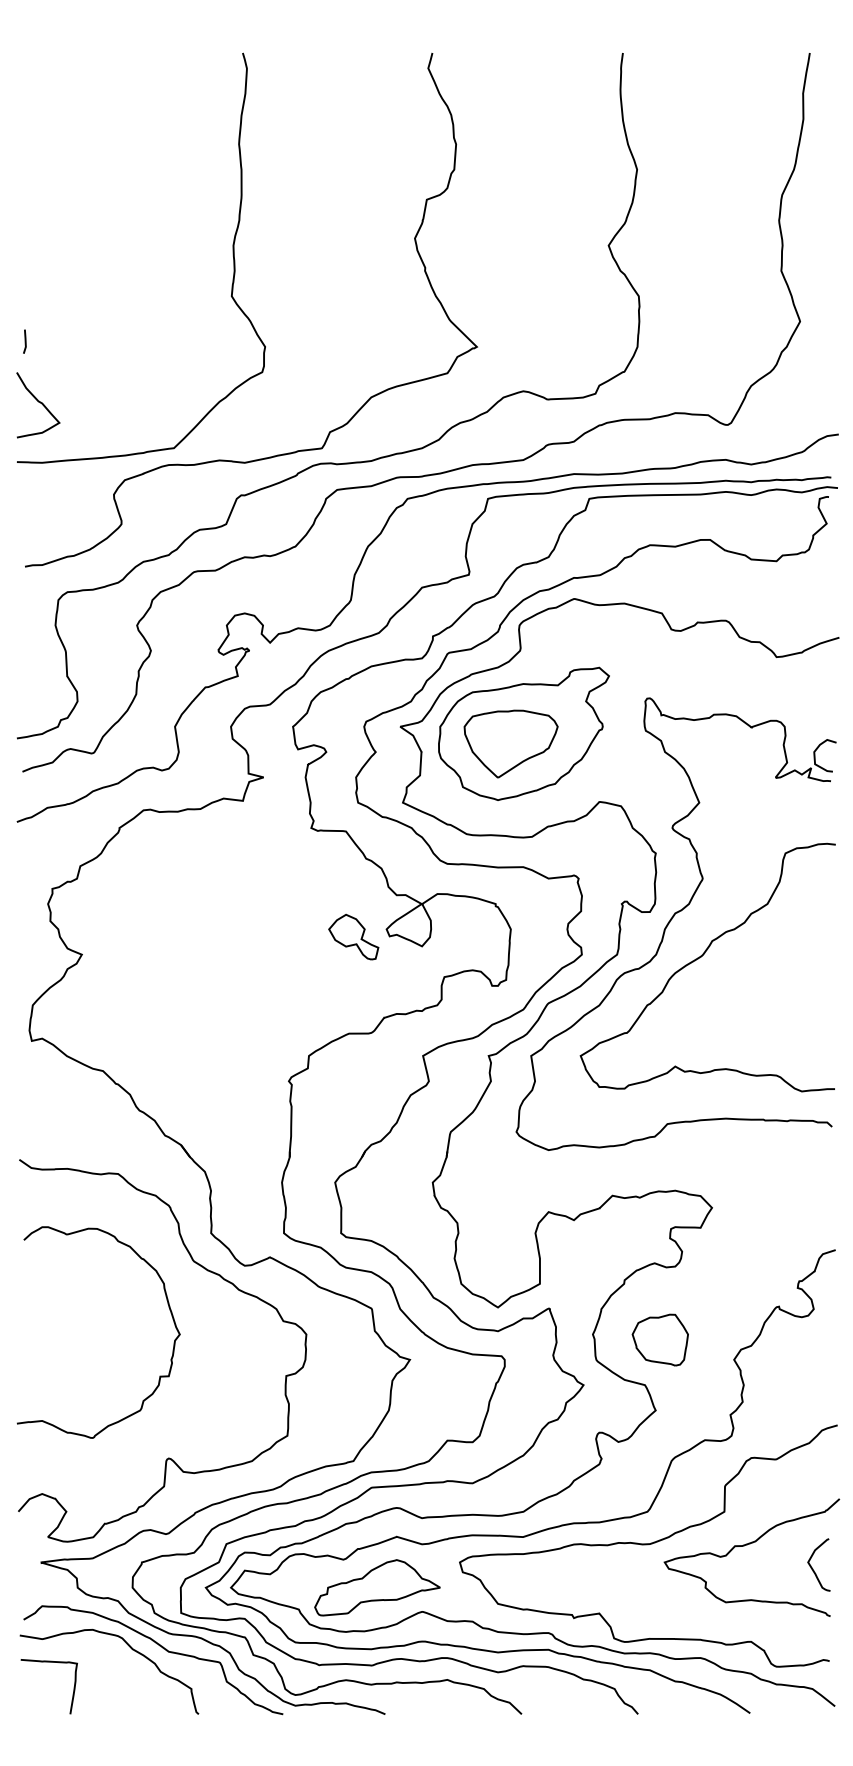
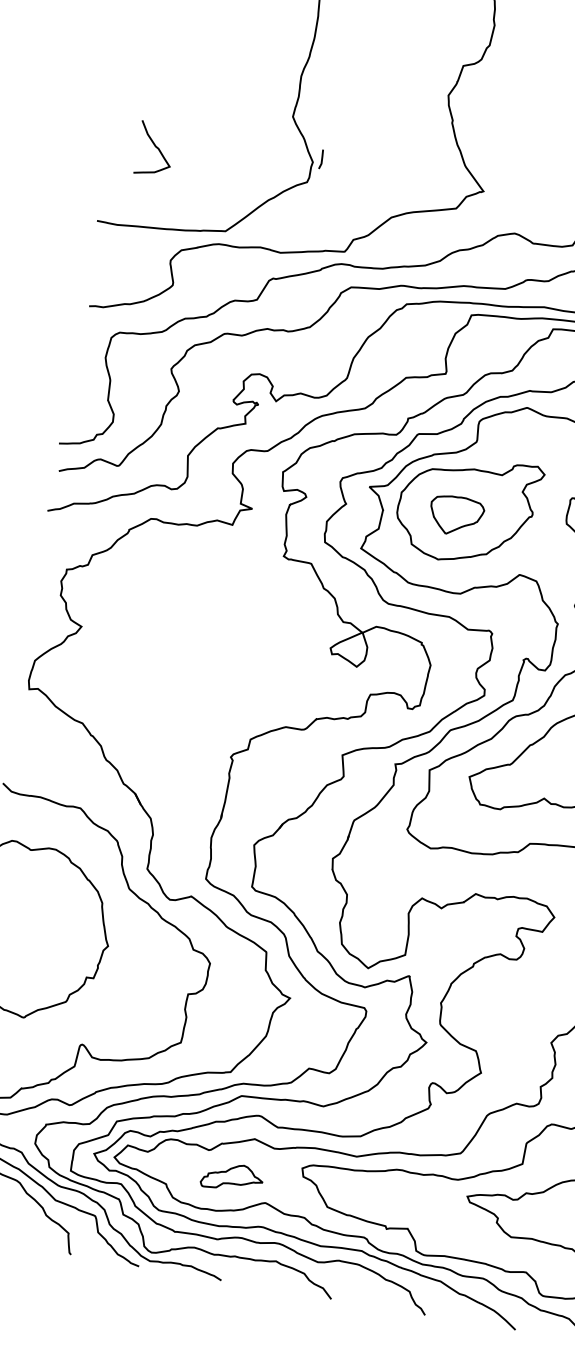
line: (24, 341) -> (321, 159), moved
curve: (40, 403) -> (157, 148), moved
part: (510, 743) -> (455, 515), size x0.7
part: (353, 936) -> (302, 649), removed
part: (659, 1339) -> (493, 1016), removed
part: (377, 1587) -> (232, 1177), size x0.6

